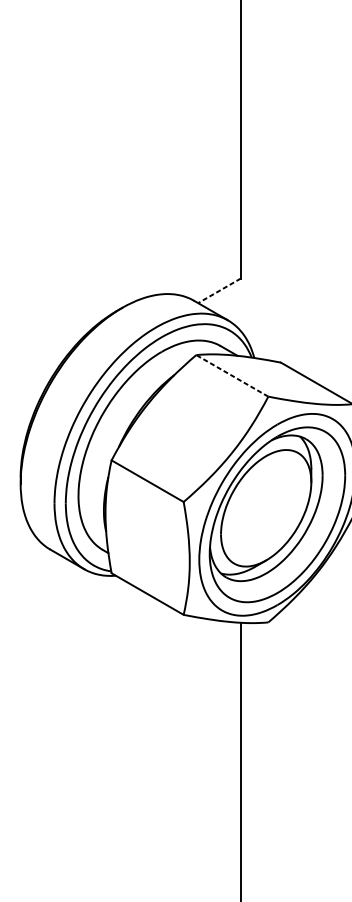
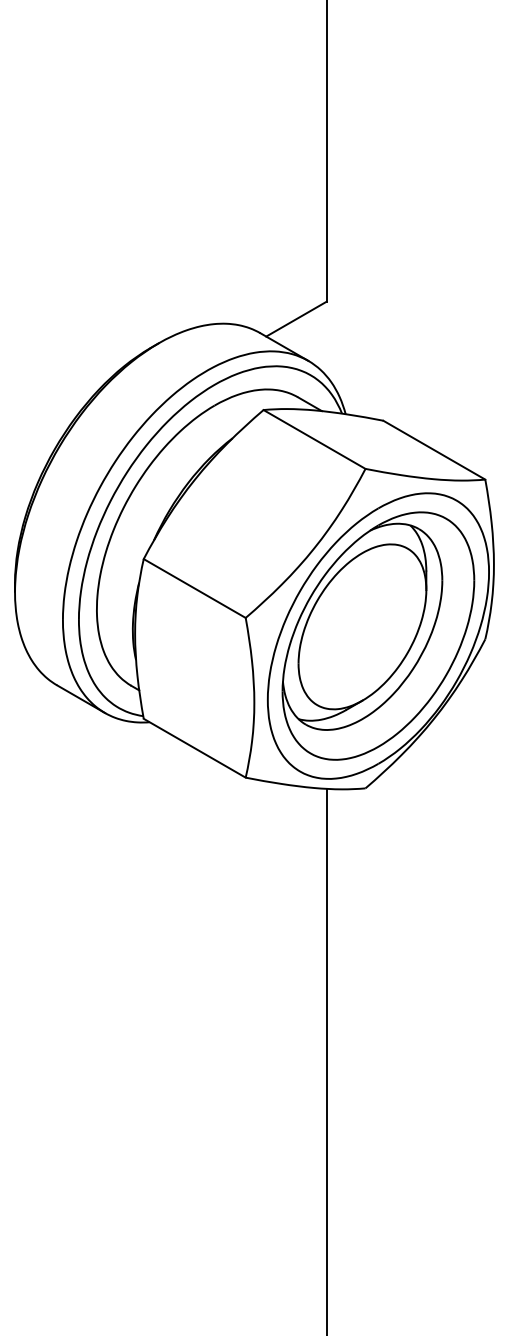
line: (219, 291) -> (296, 319), dashed -> solid
line: (232, 375) -> (314, 439), dashed -> solid

